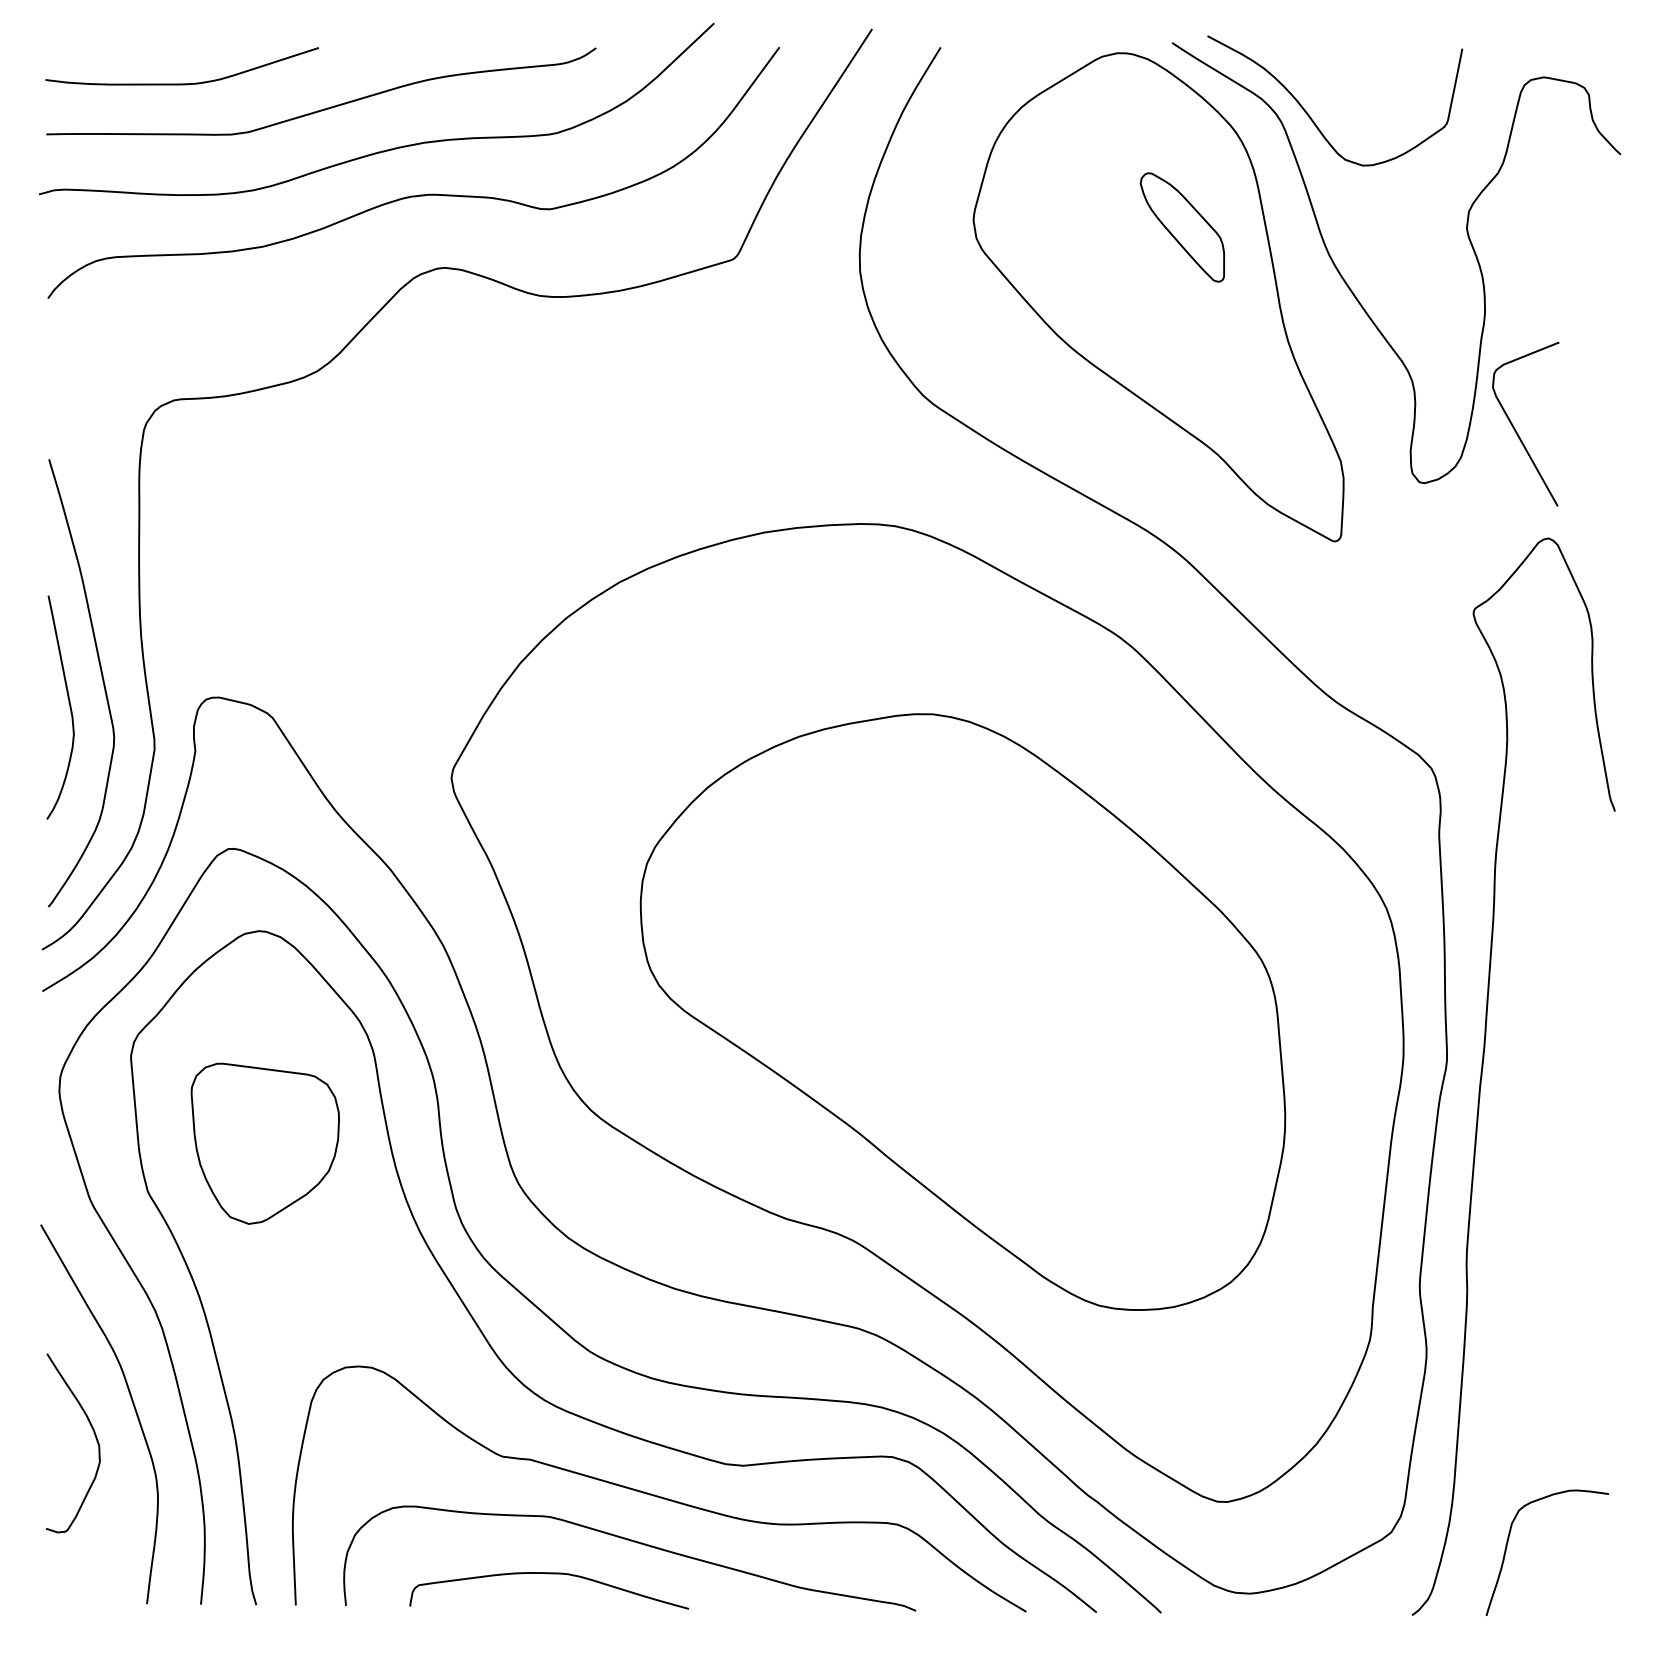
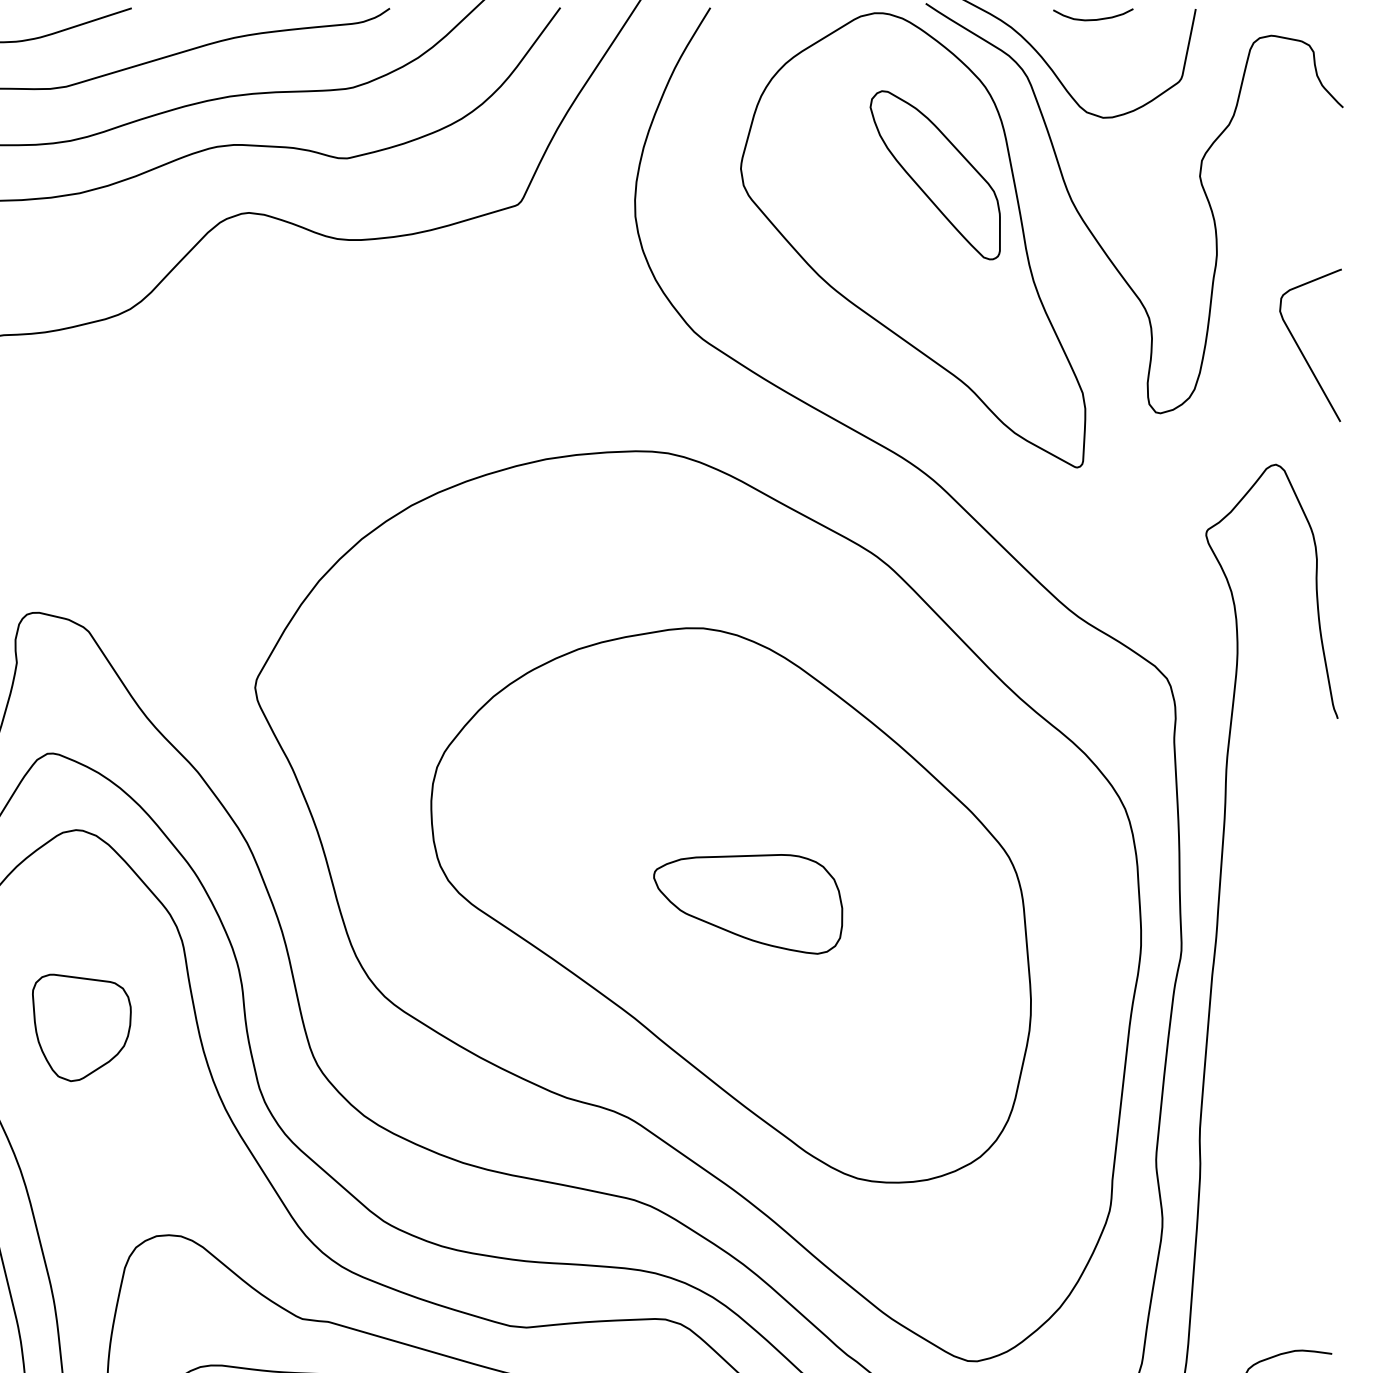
curve: (1352, 59) -> (1093, 19), added
part: (1182, 227) -> (935, 175), size x1.67
curve: (1515, 428) -> (1301, 349), moved
part: (981, 1010) -> (748, 903), added
part: (264, 1143) -> (81, 1027), size x0.71

